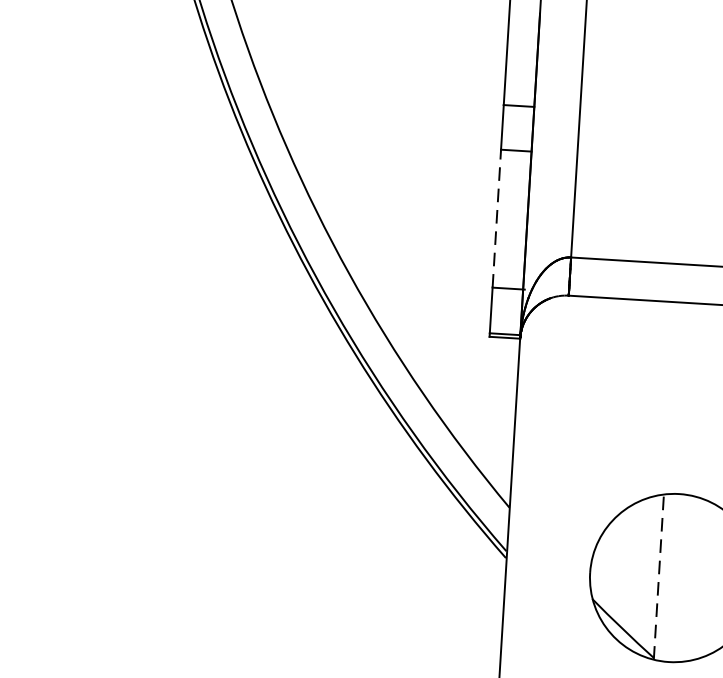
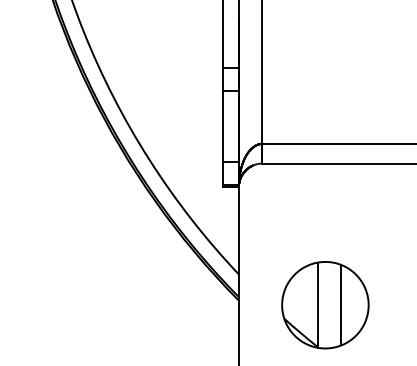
line: (497, 219) -> (223, 126), dashed -> solid
line: (658, 577) -> (317, 305), dashed -> solid
line: (705, 578) -> (341, 304), added

